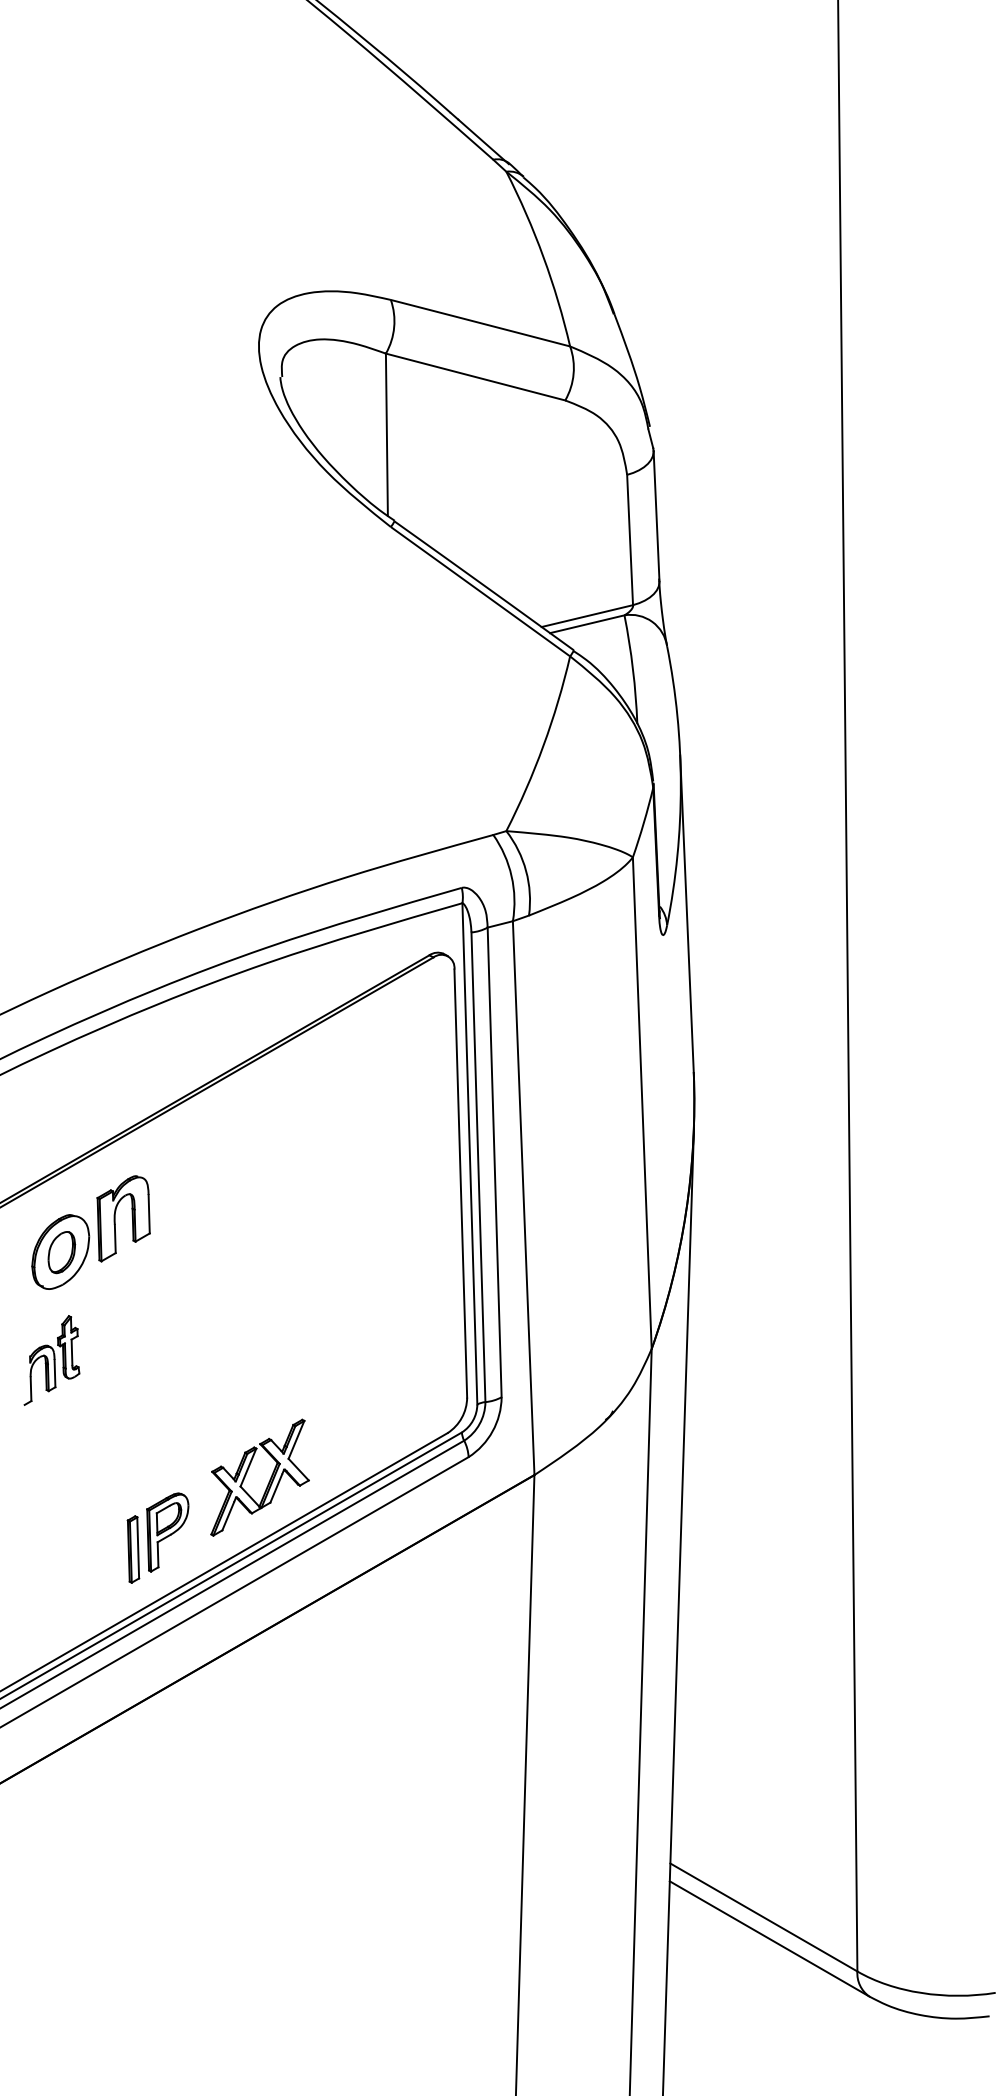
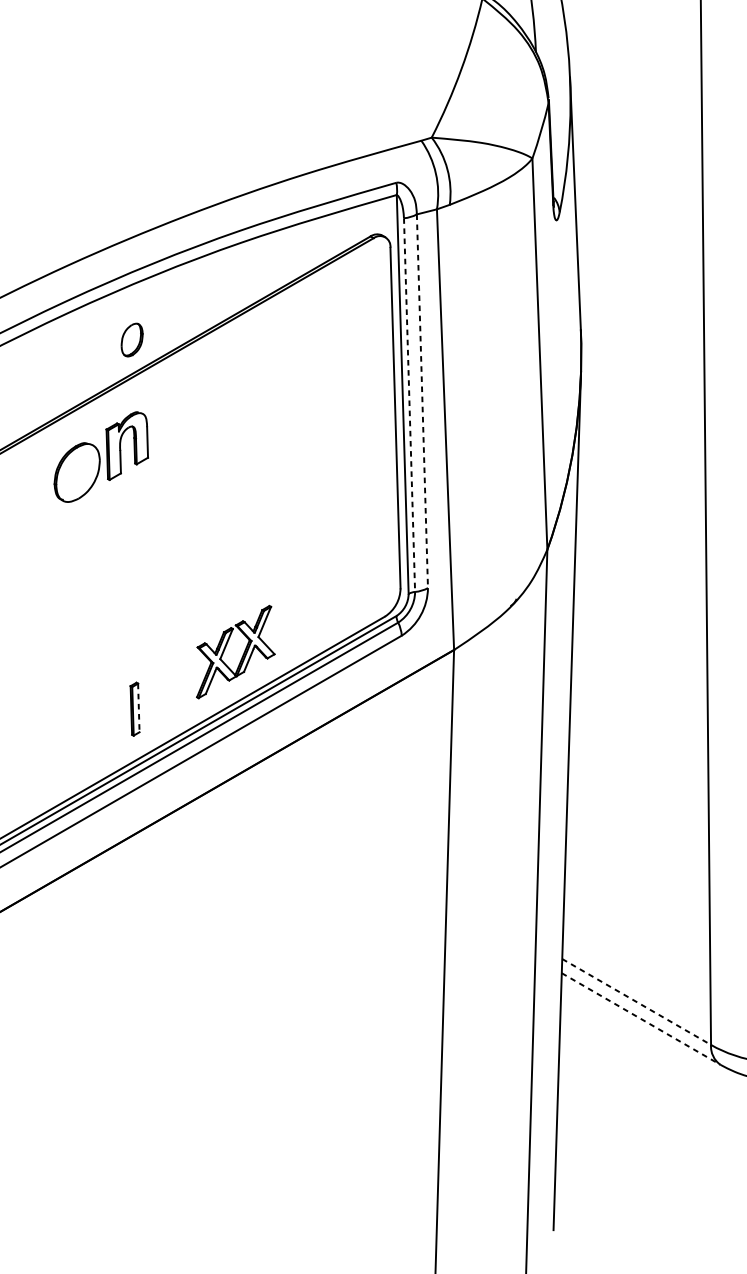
line: (494, 1162) -> (422, 401), solid -> dashed
line: (478, 1167) -> (409, 405), solid -> dashed
part: (61, 1252) -> (131, 340), moved
part: (51, 1360) -> (69, 558), removed
part: (167, 1532) -> (162, 695), removed
line: (138, 1547) -> (139, 707), solid -> dashed
line: (763, 1917) -> (636, 1001), solid -> dashed
line: (769, 1939) -> (641, 1019), solid -> dashed

